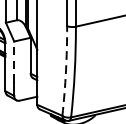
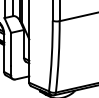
line: (14, 61) -> (11, 48), dashed -> solid
arc: (65, 71) -> (51, 56), dashed -> solid

